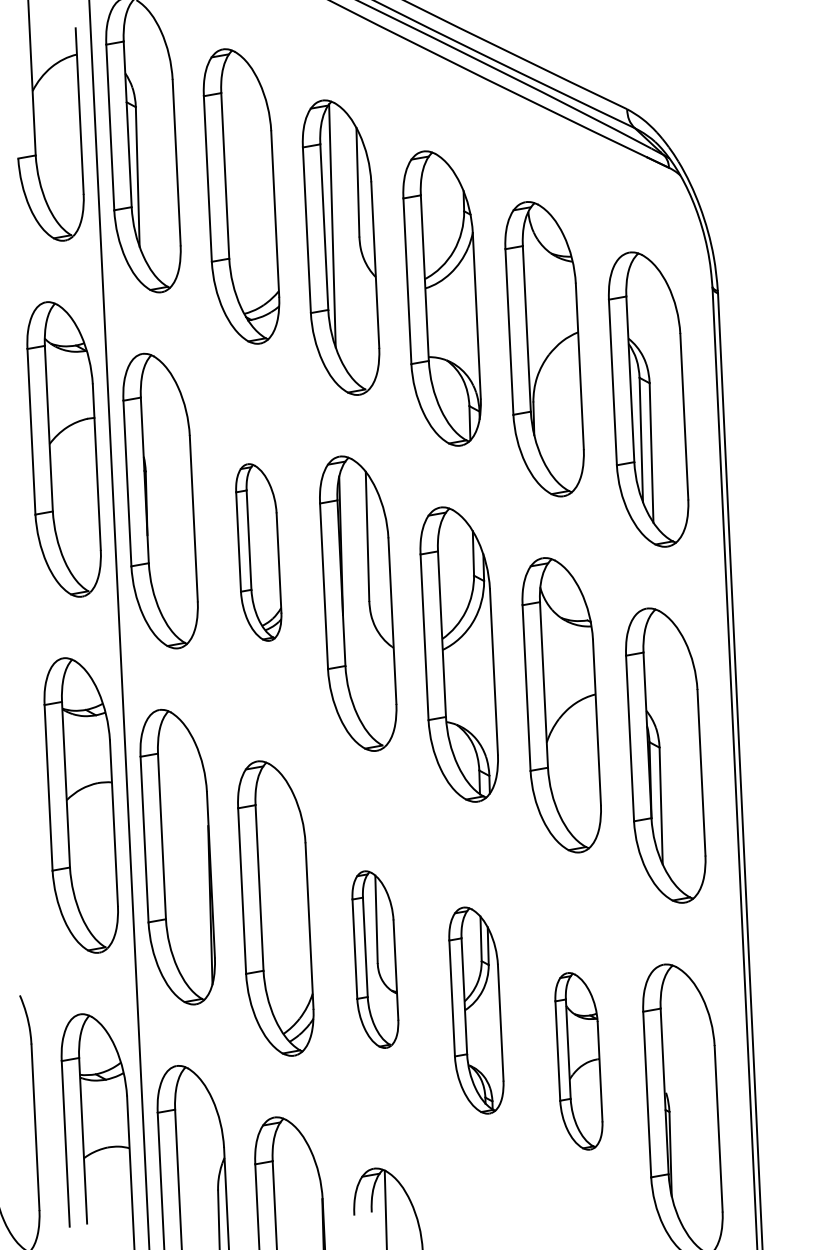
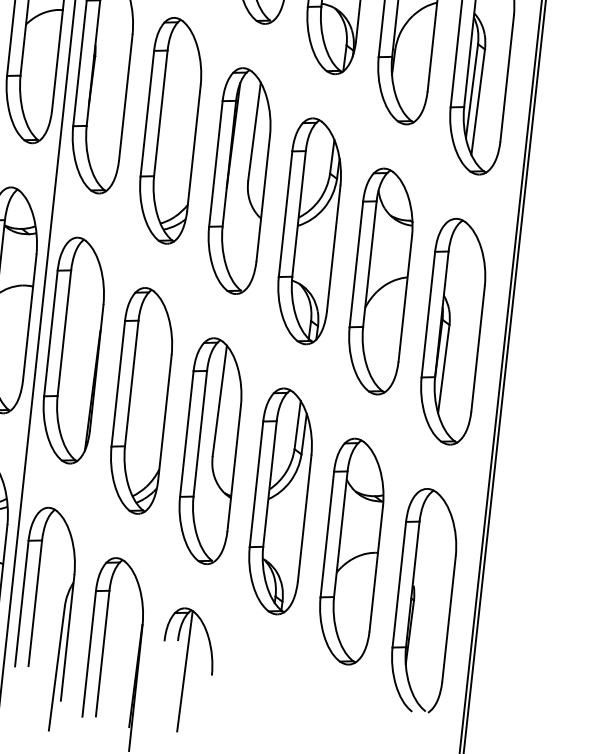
part: (258, 552) -> (170, 130), size x1.67
part: (375, 959) -> (210, 451), size x1.67
part: (476, 1010) -> (280, 501), size x1.43
part: (578, 1061) -> (351, 551), size x1.67

